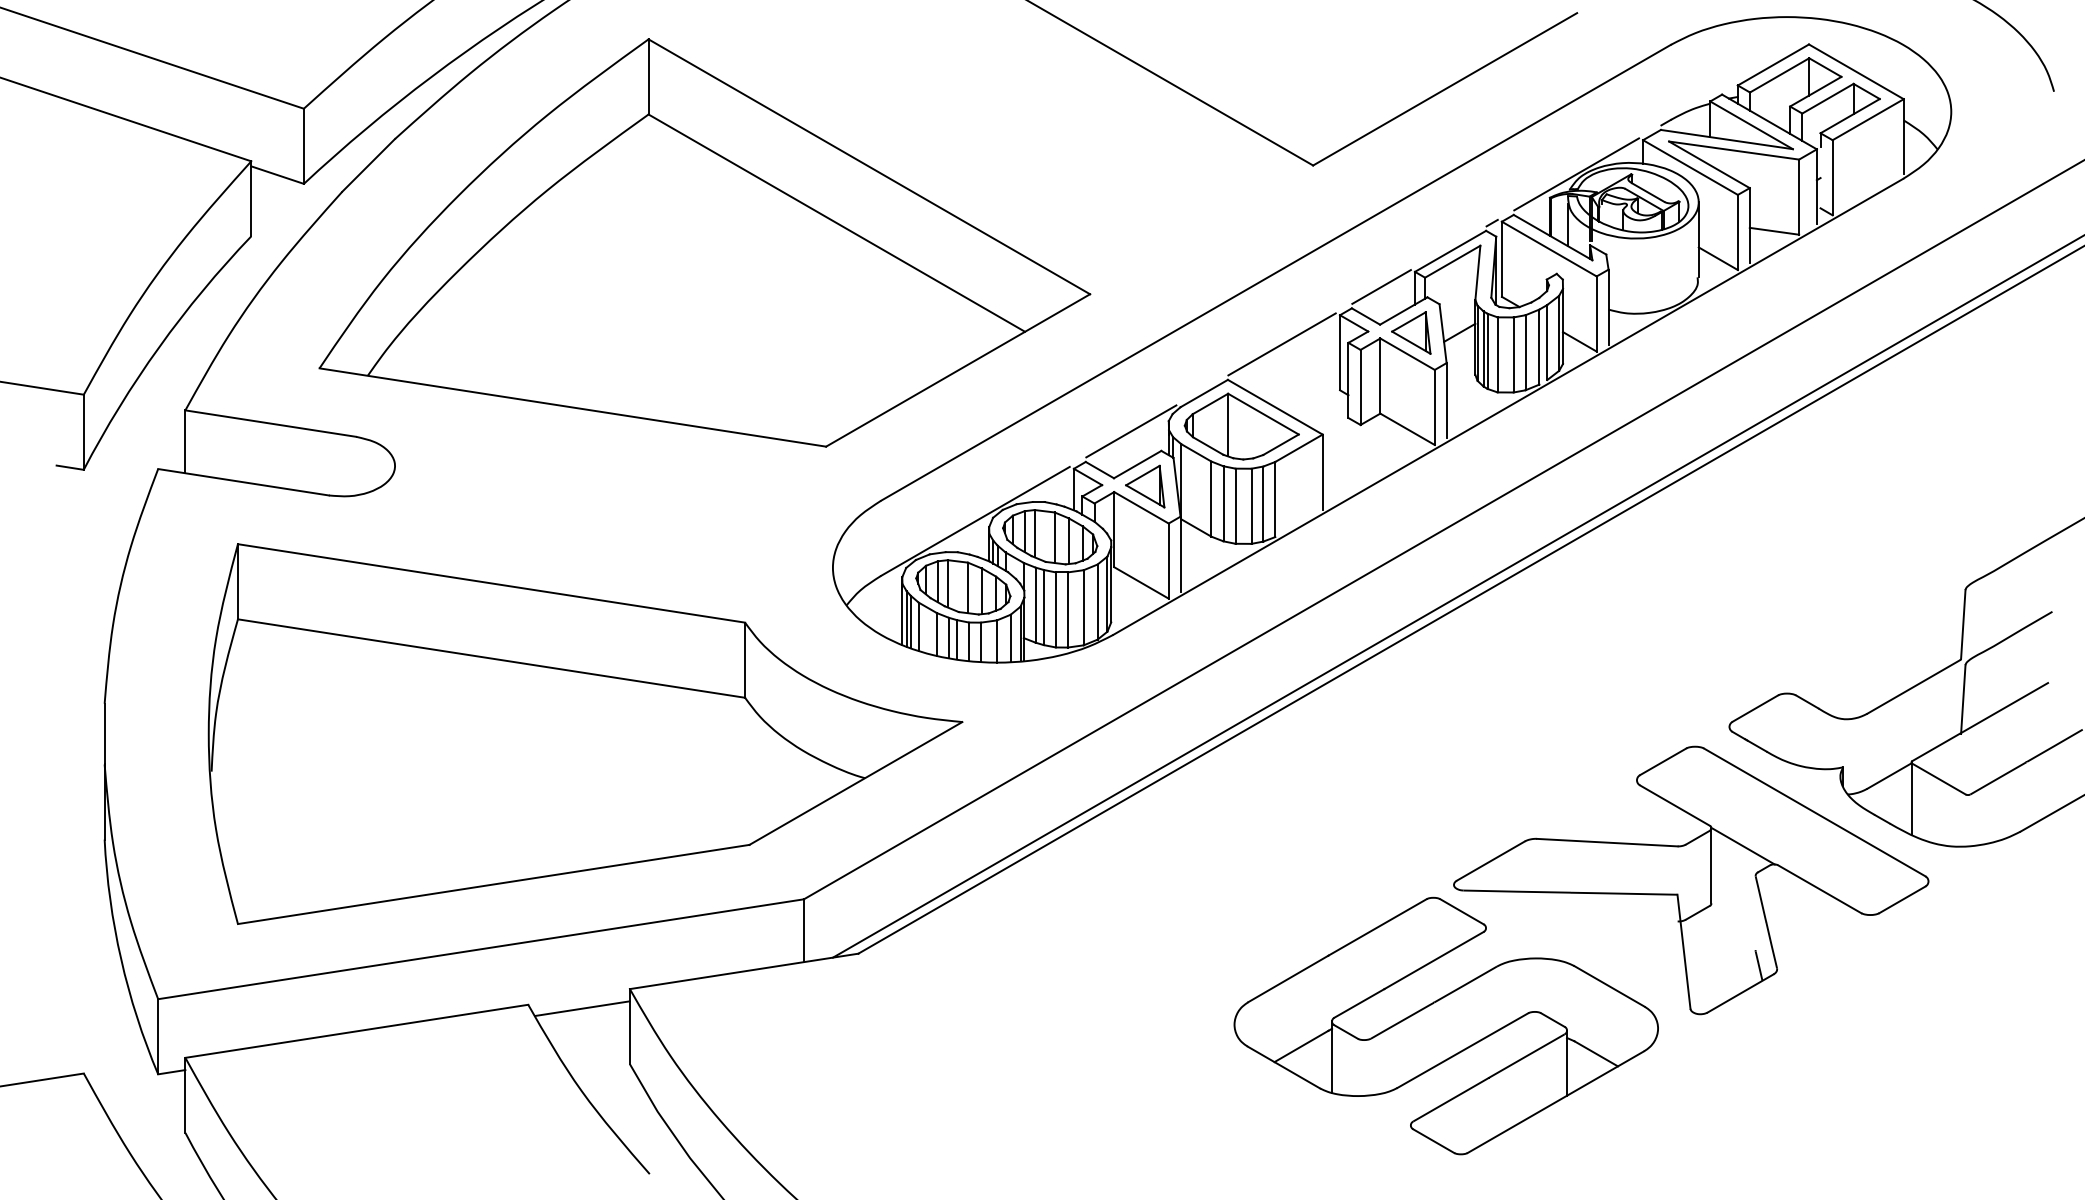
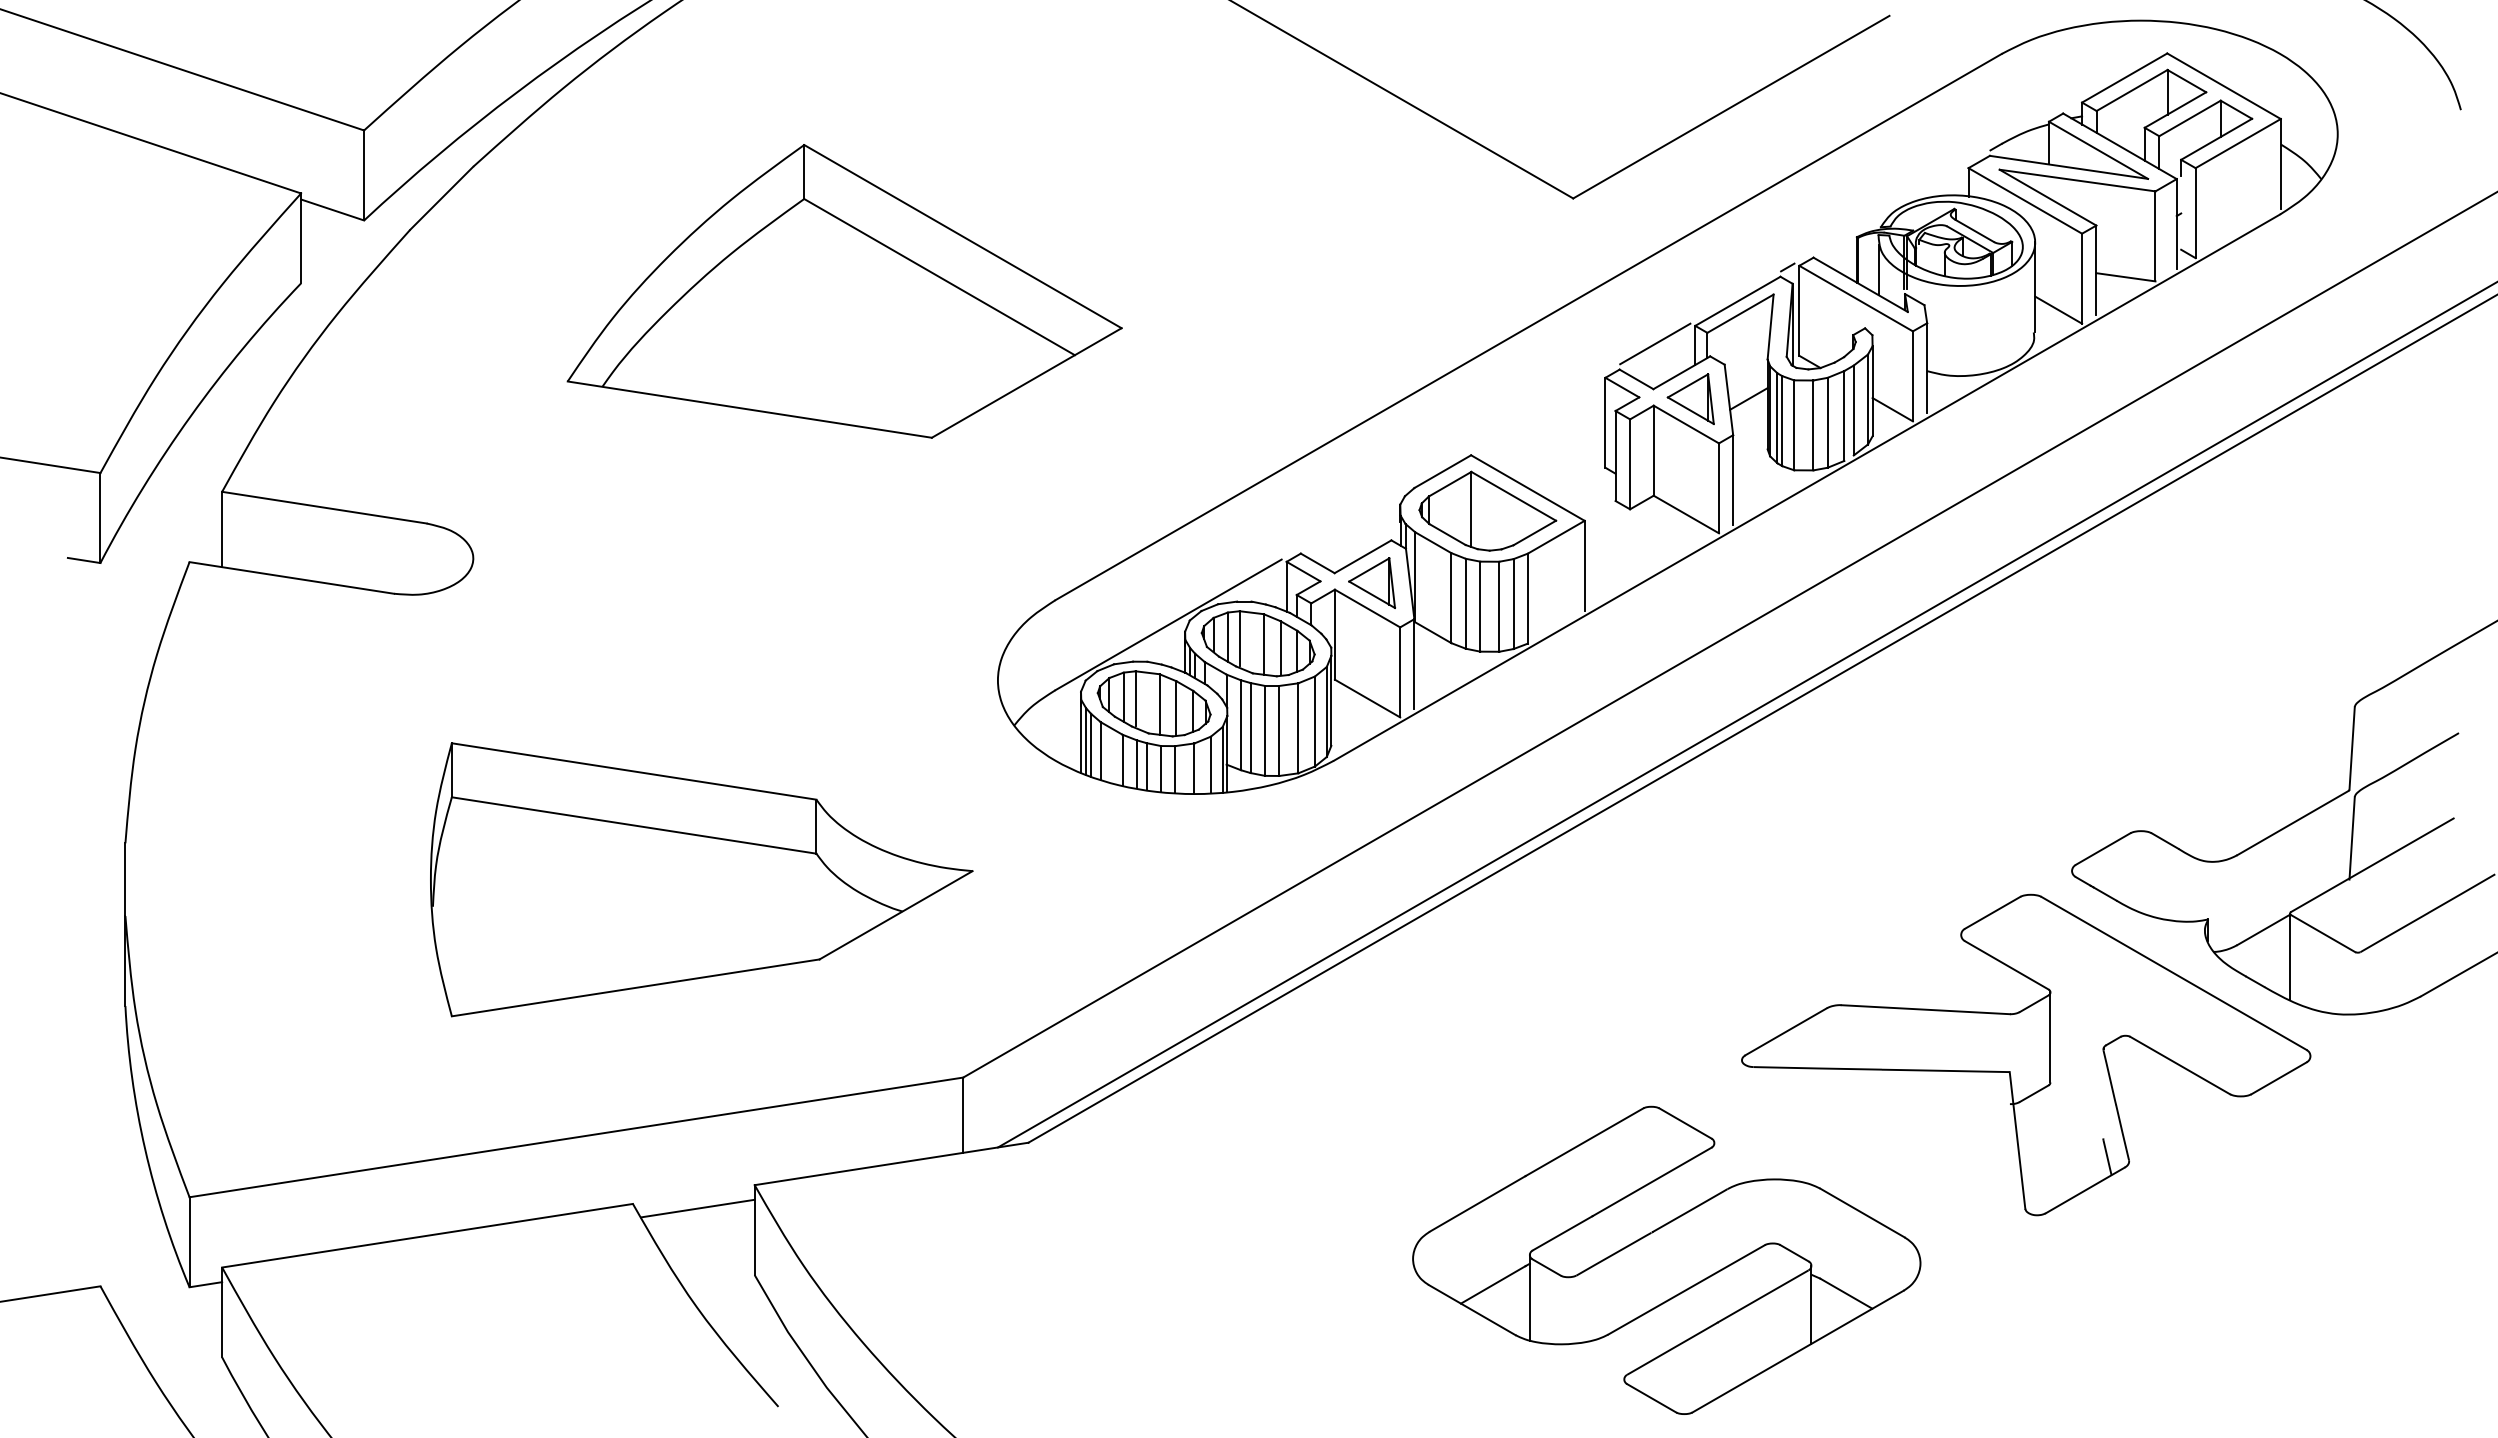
line: (1576, 173) -> (1888, 208), removed
part: (704, 243) -> (844, 291), size x0.6
line: (1281, 344) -> (1535, 412), removed
line: (1131, 430) -> (1355, 516), removed
part: (585, 733) -> (701, 879), size x0.6
line: (1744, 845) -> (2089, 1013), removed
part: (1446, 1025) -> (1666, 1259), moved

